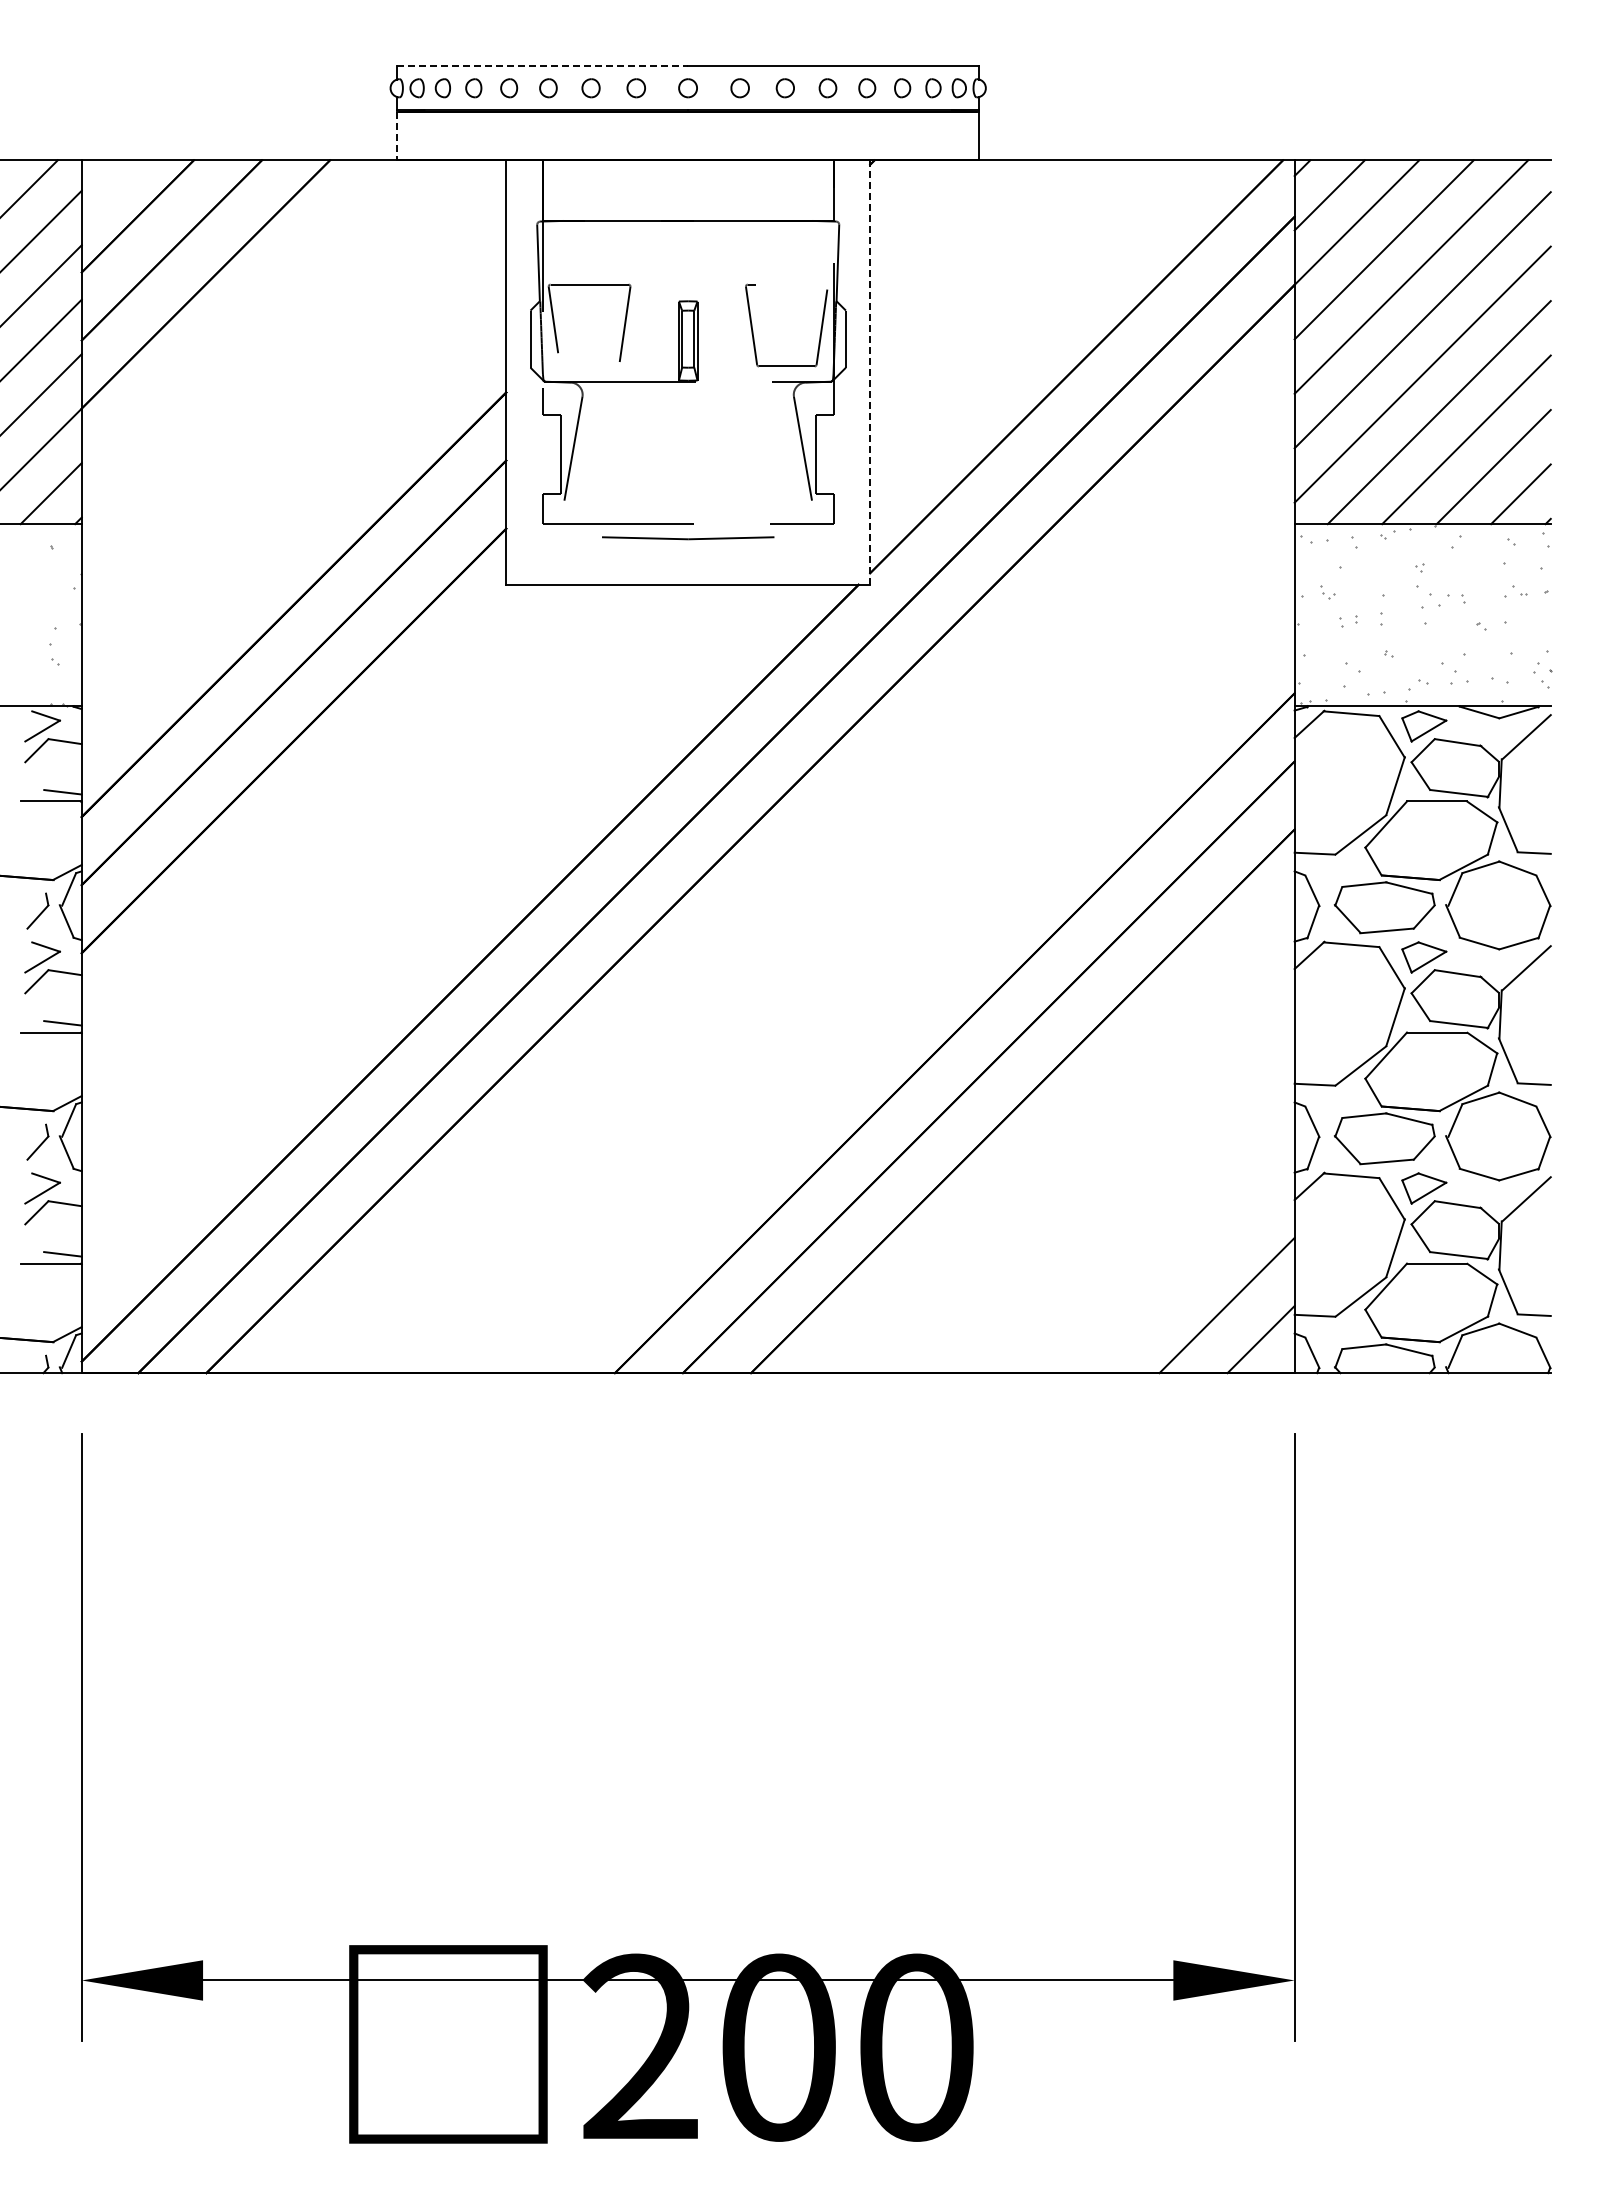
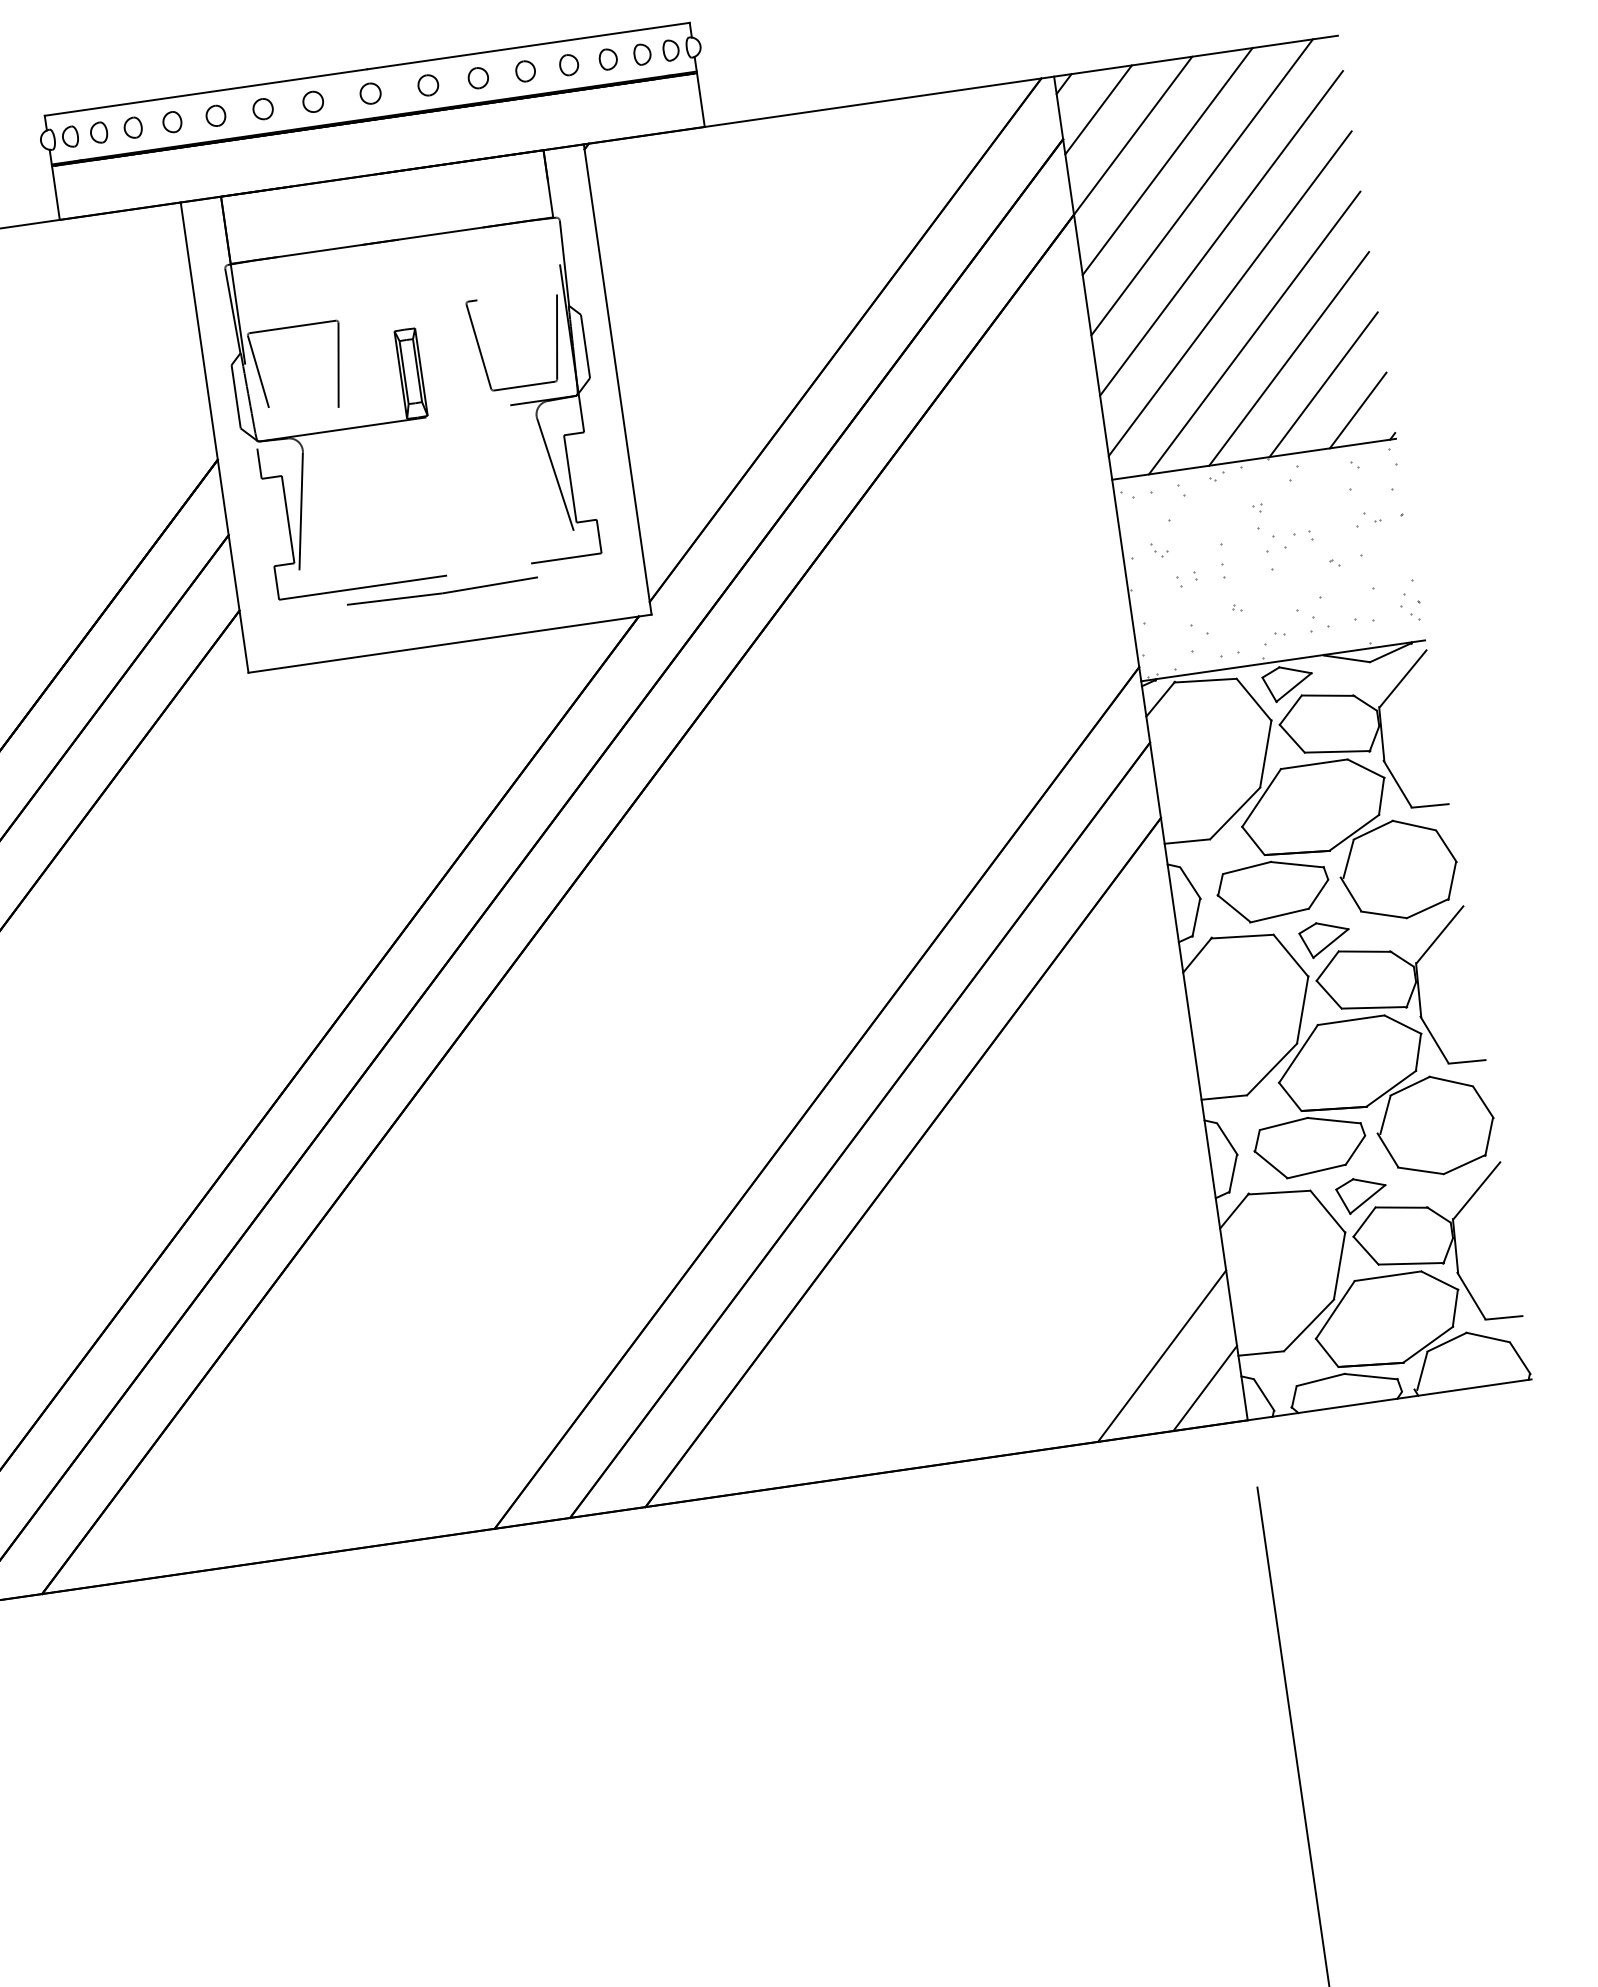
line: (542, 66) -> (205, 92), dashed -> solid
line: (397, 136) -> (56, 193), dashed -> solid
line: (870, 373) -> (618, 380), dashed -> solid

